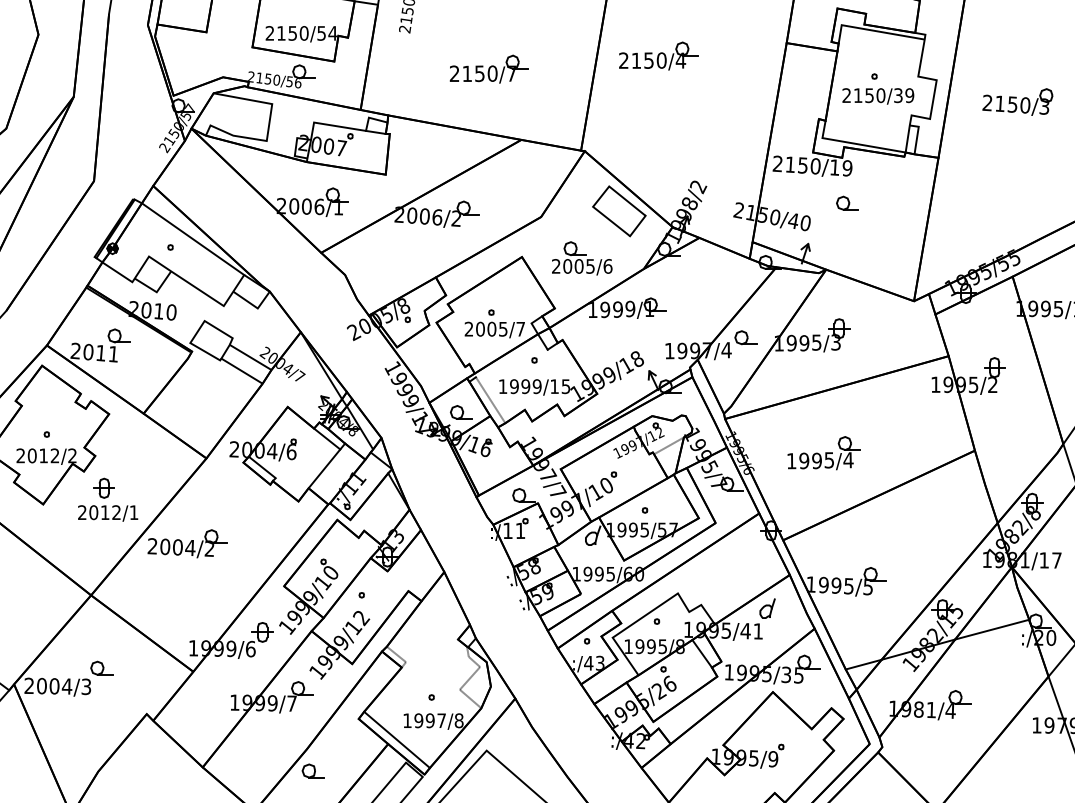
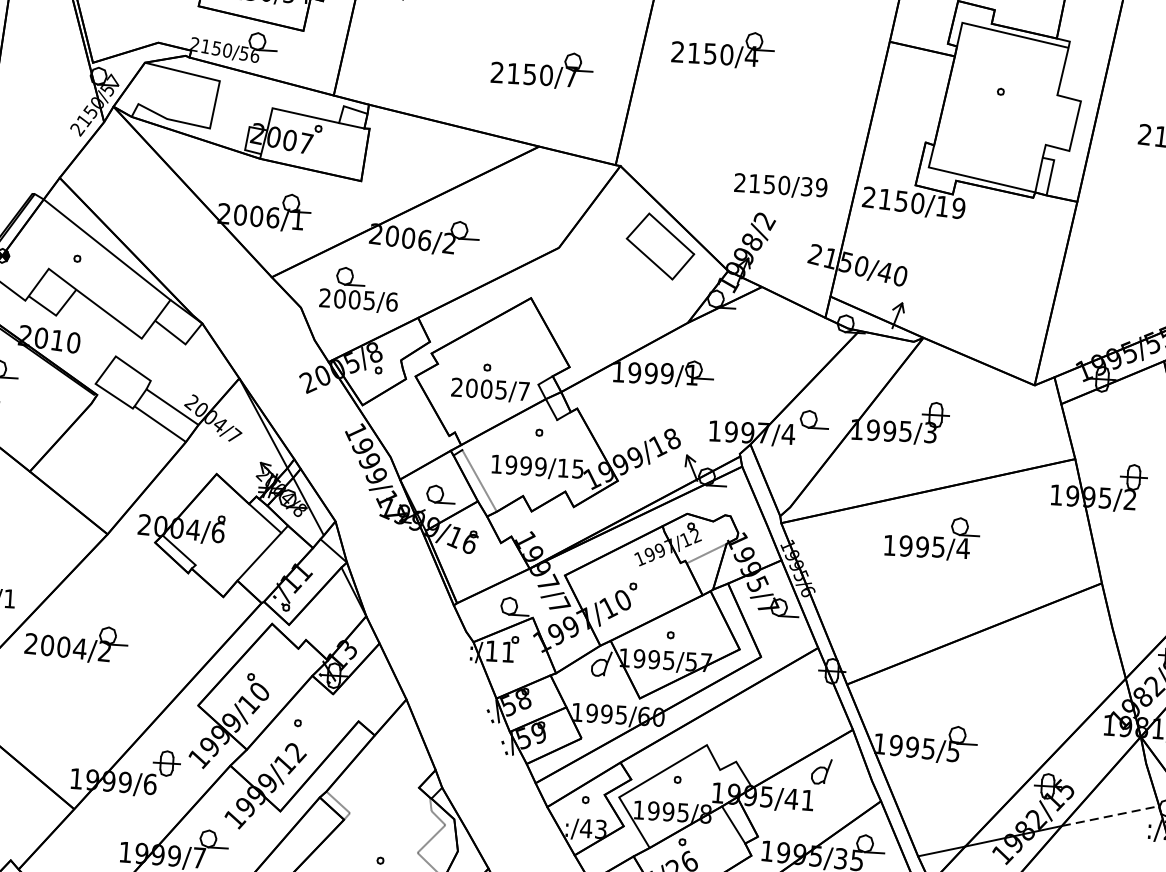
part: (488, 68) -> (541, 68), moved
text: (878, 96) -> (781, 186), moved
part: (847, 202) -> (956, 252), removed
part: (582, 258) -> (359, 289), moved
part: (823, 453) -> (931, 537), moved
line: (992, 629) -> (1110, 815), solid -> dashed

